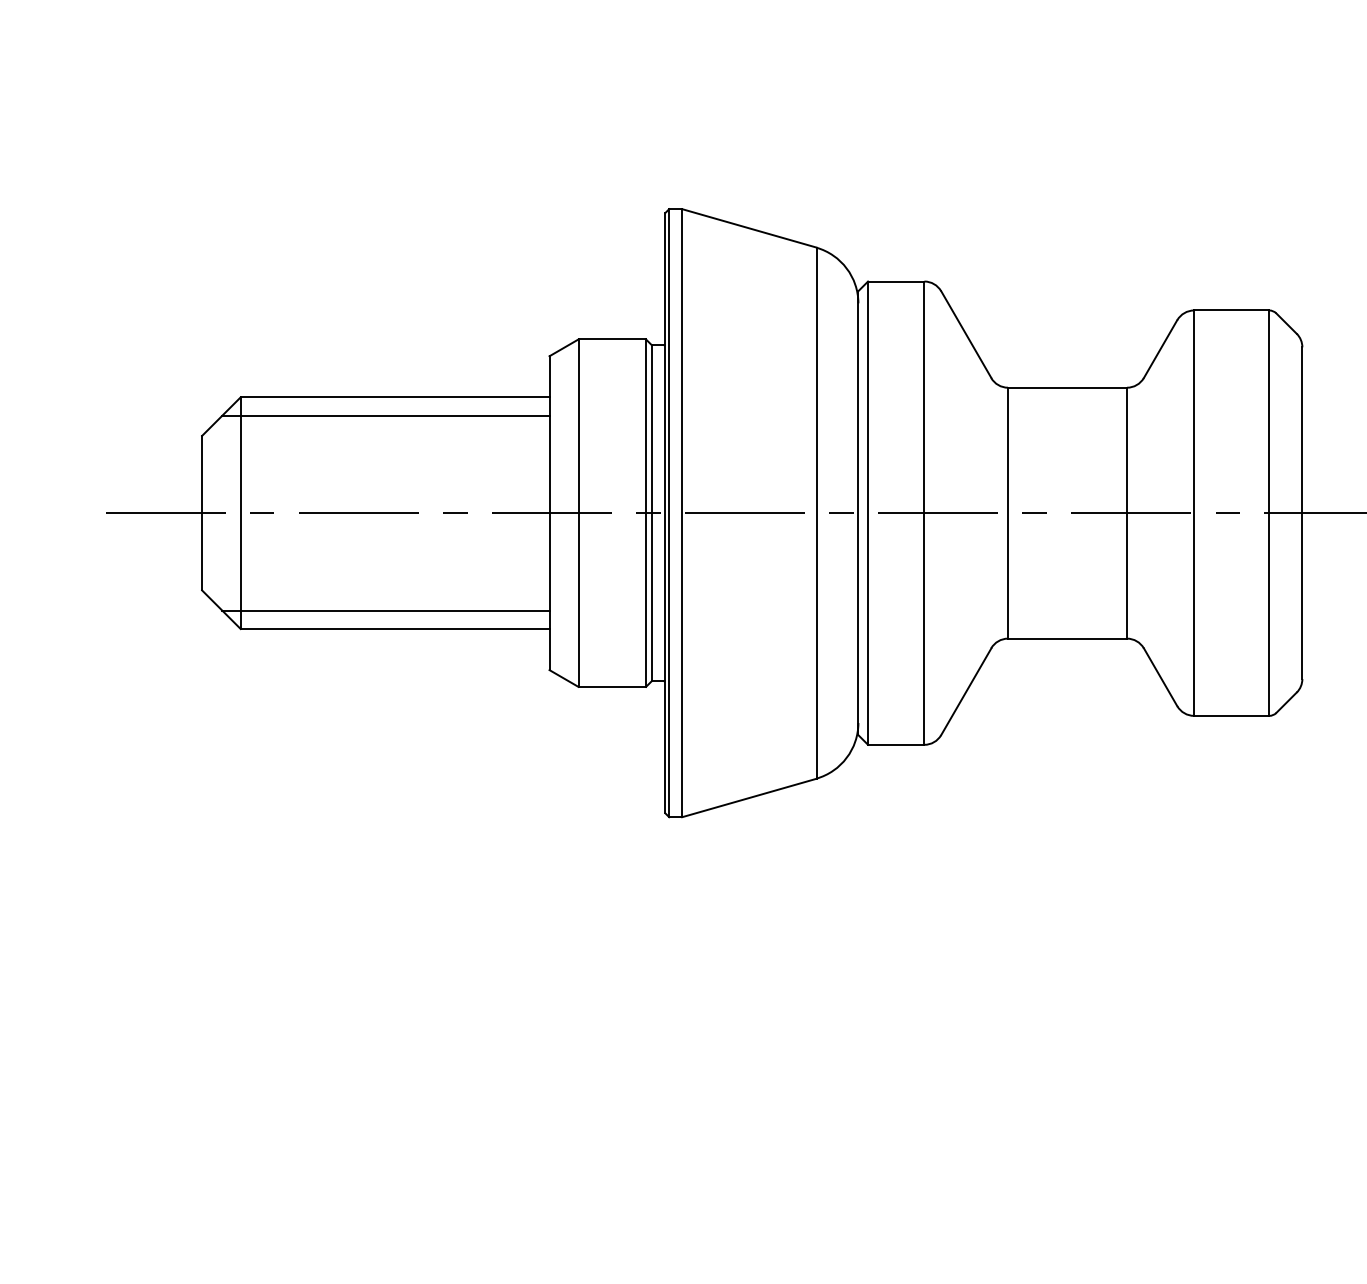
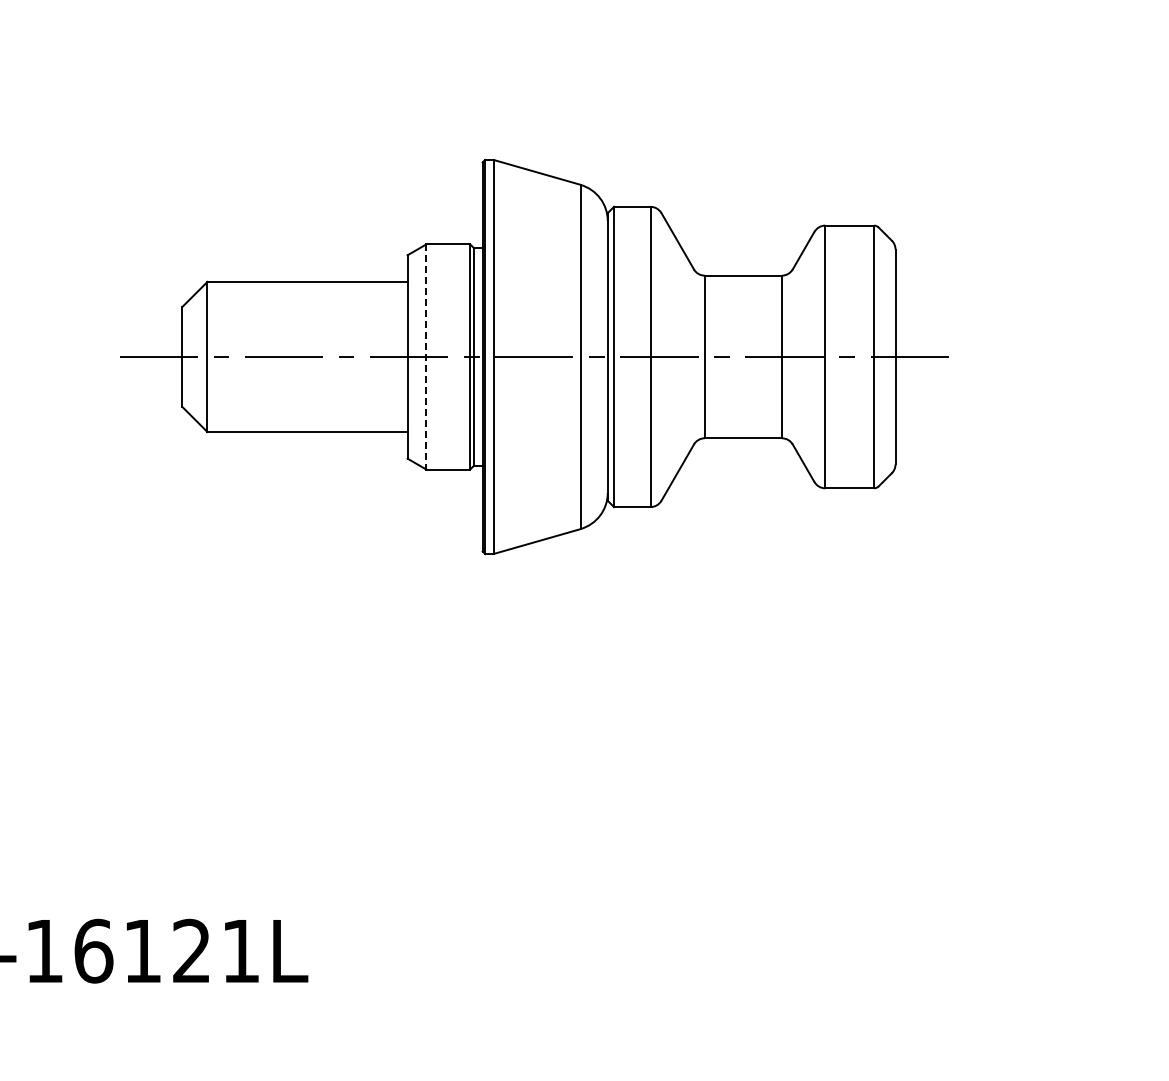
line: (385, 415) -> (301, 293), removed
line: (578, 512) -> (426, 356), solid -> dashed
line: (385, 611) -> (301, 420), removed

